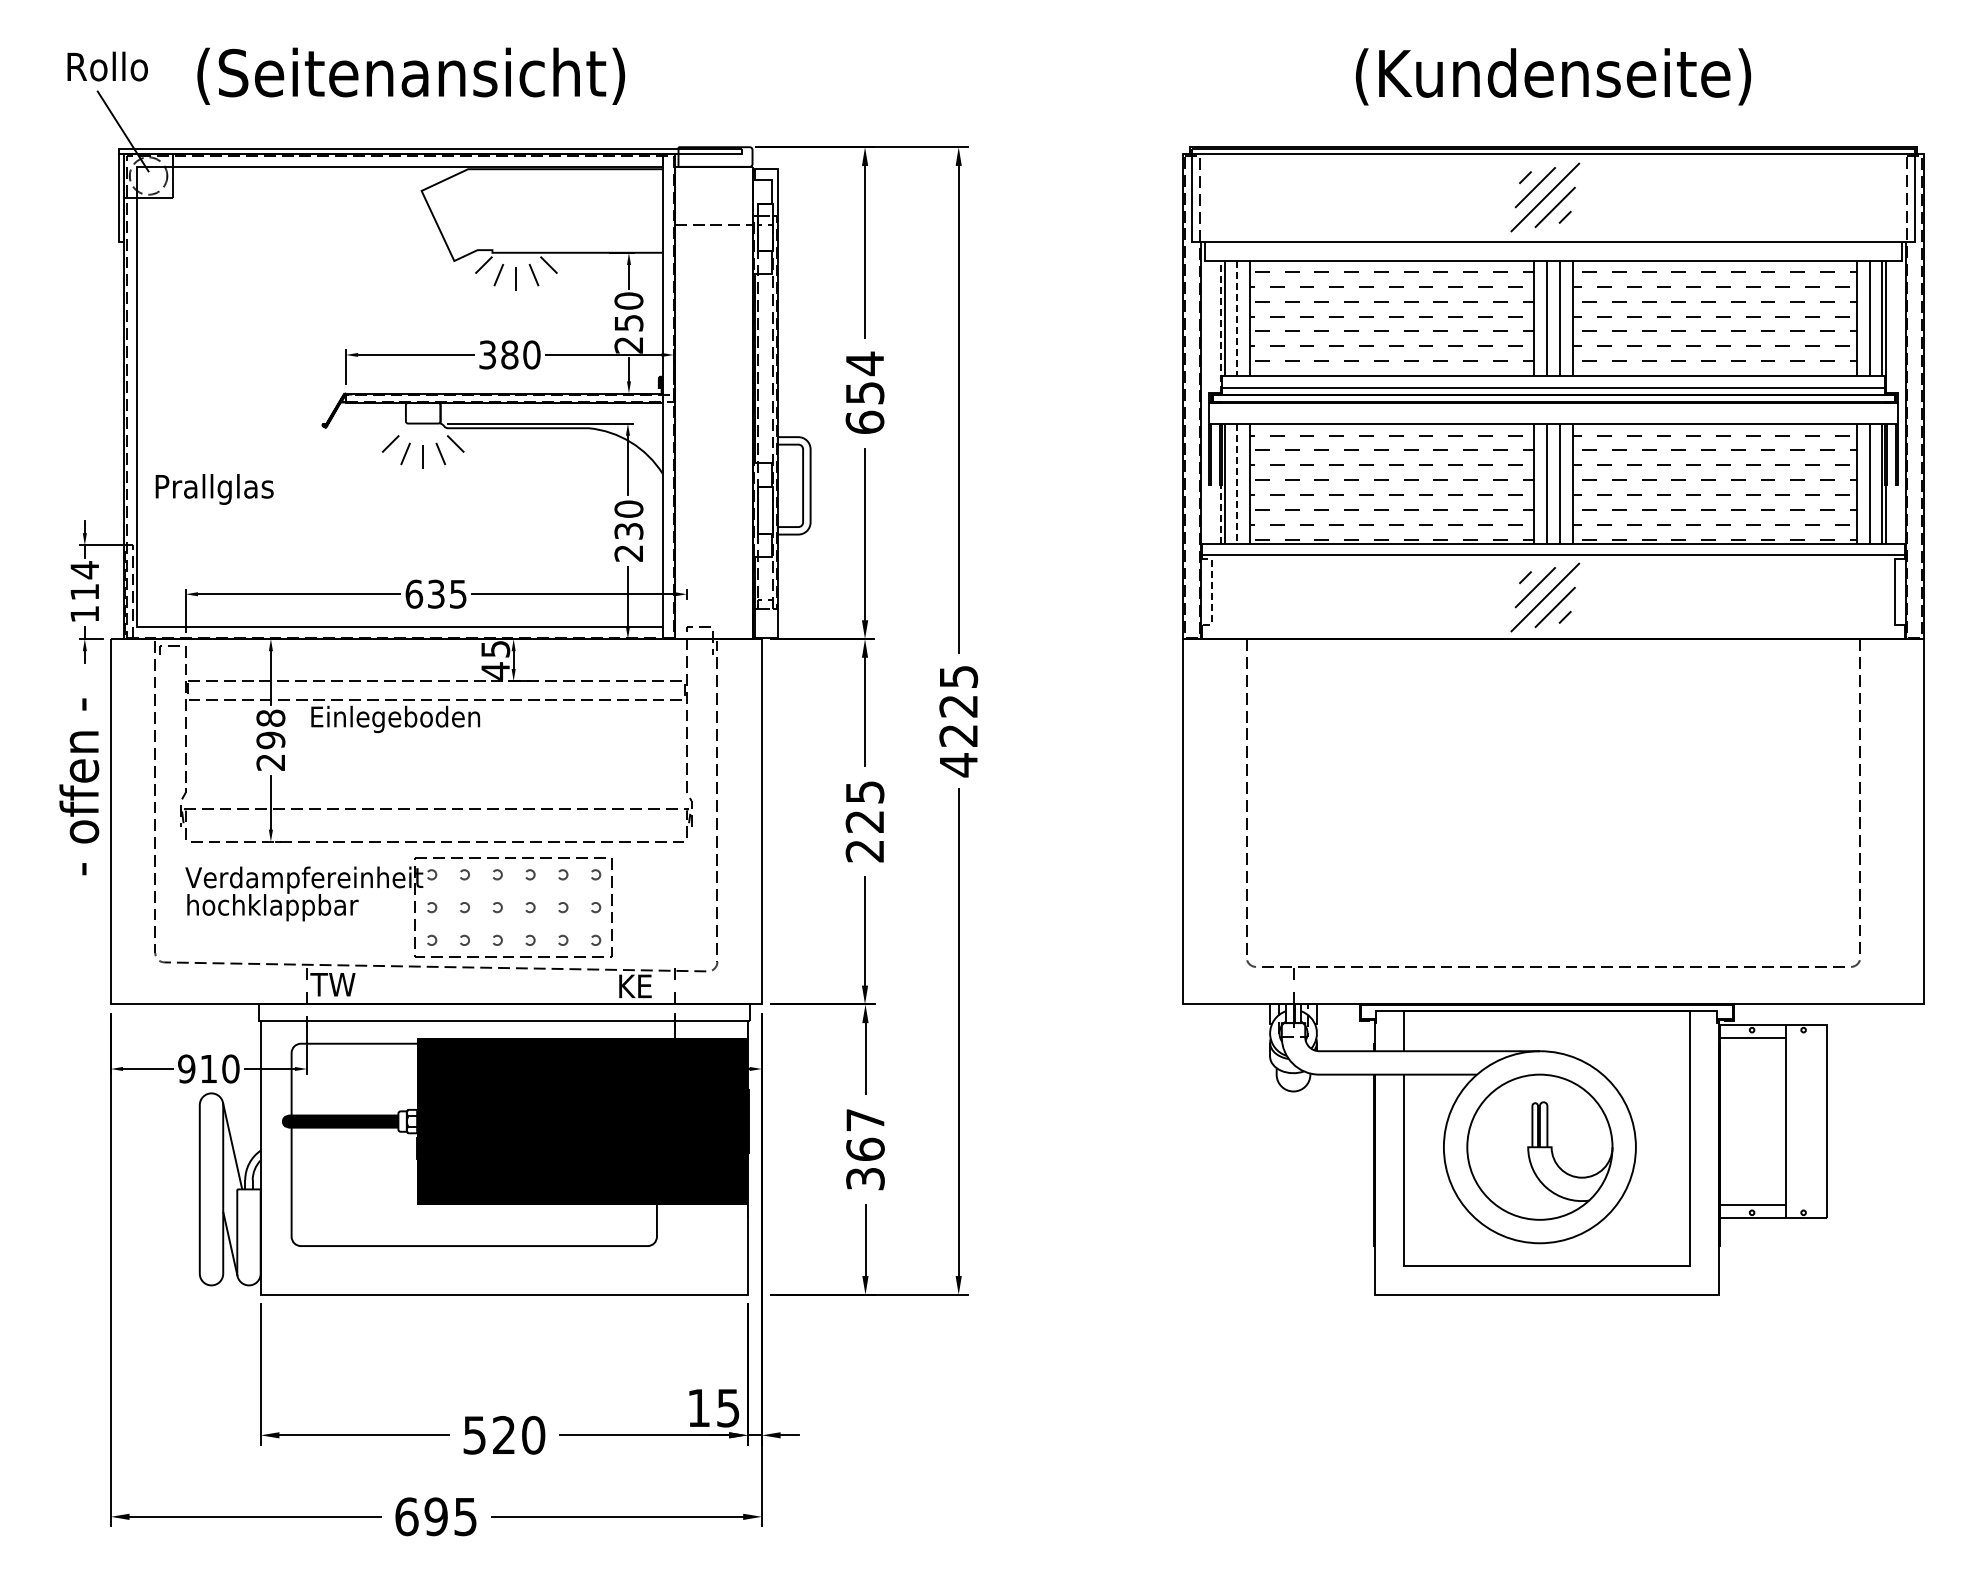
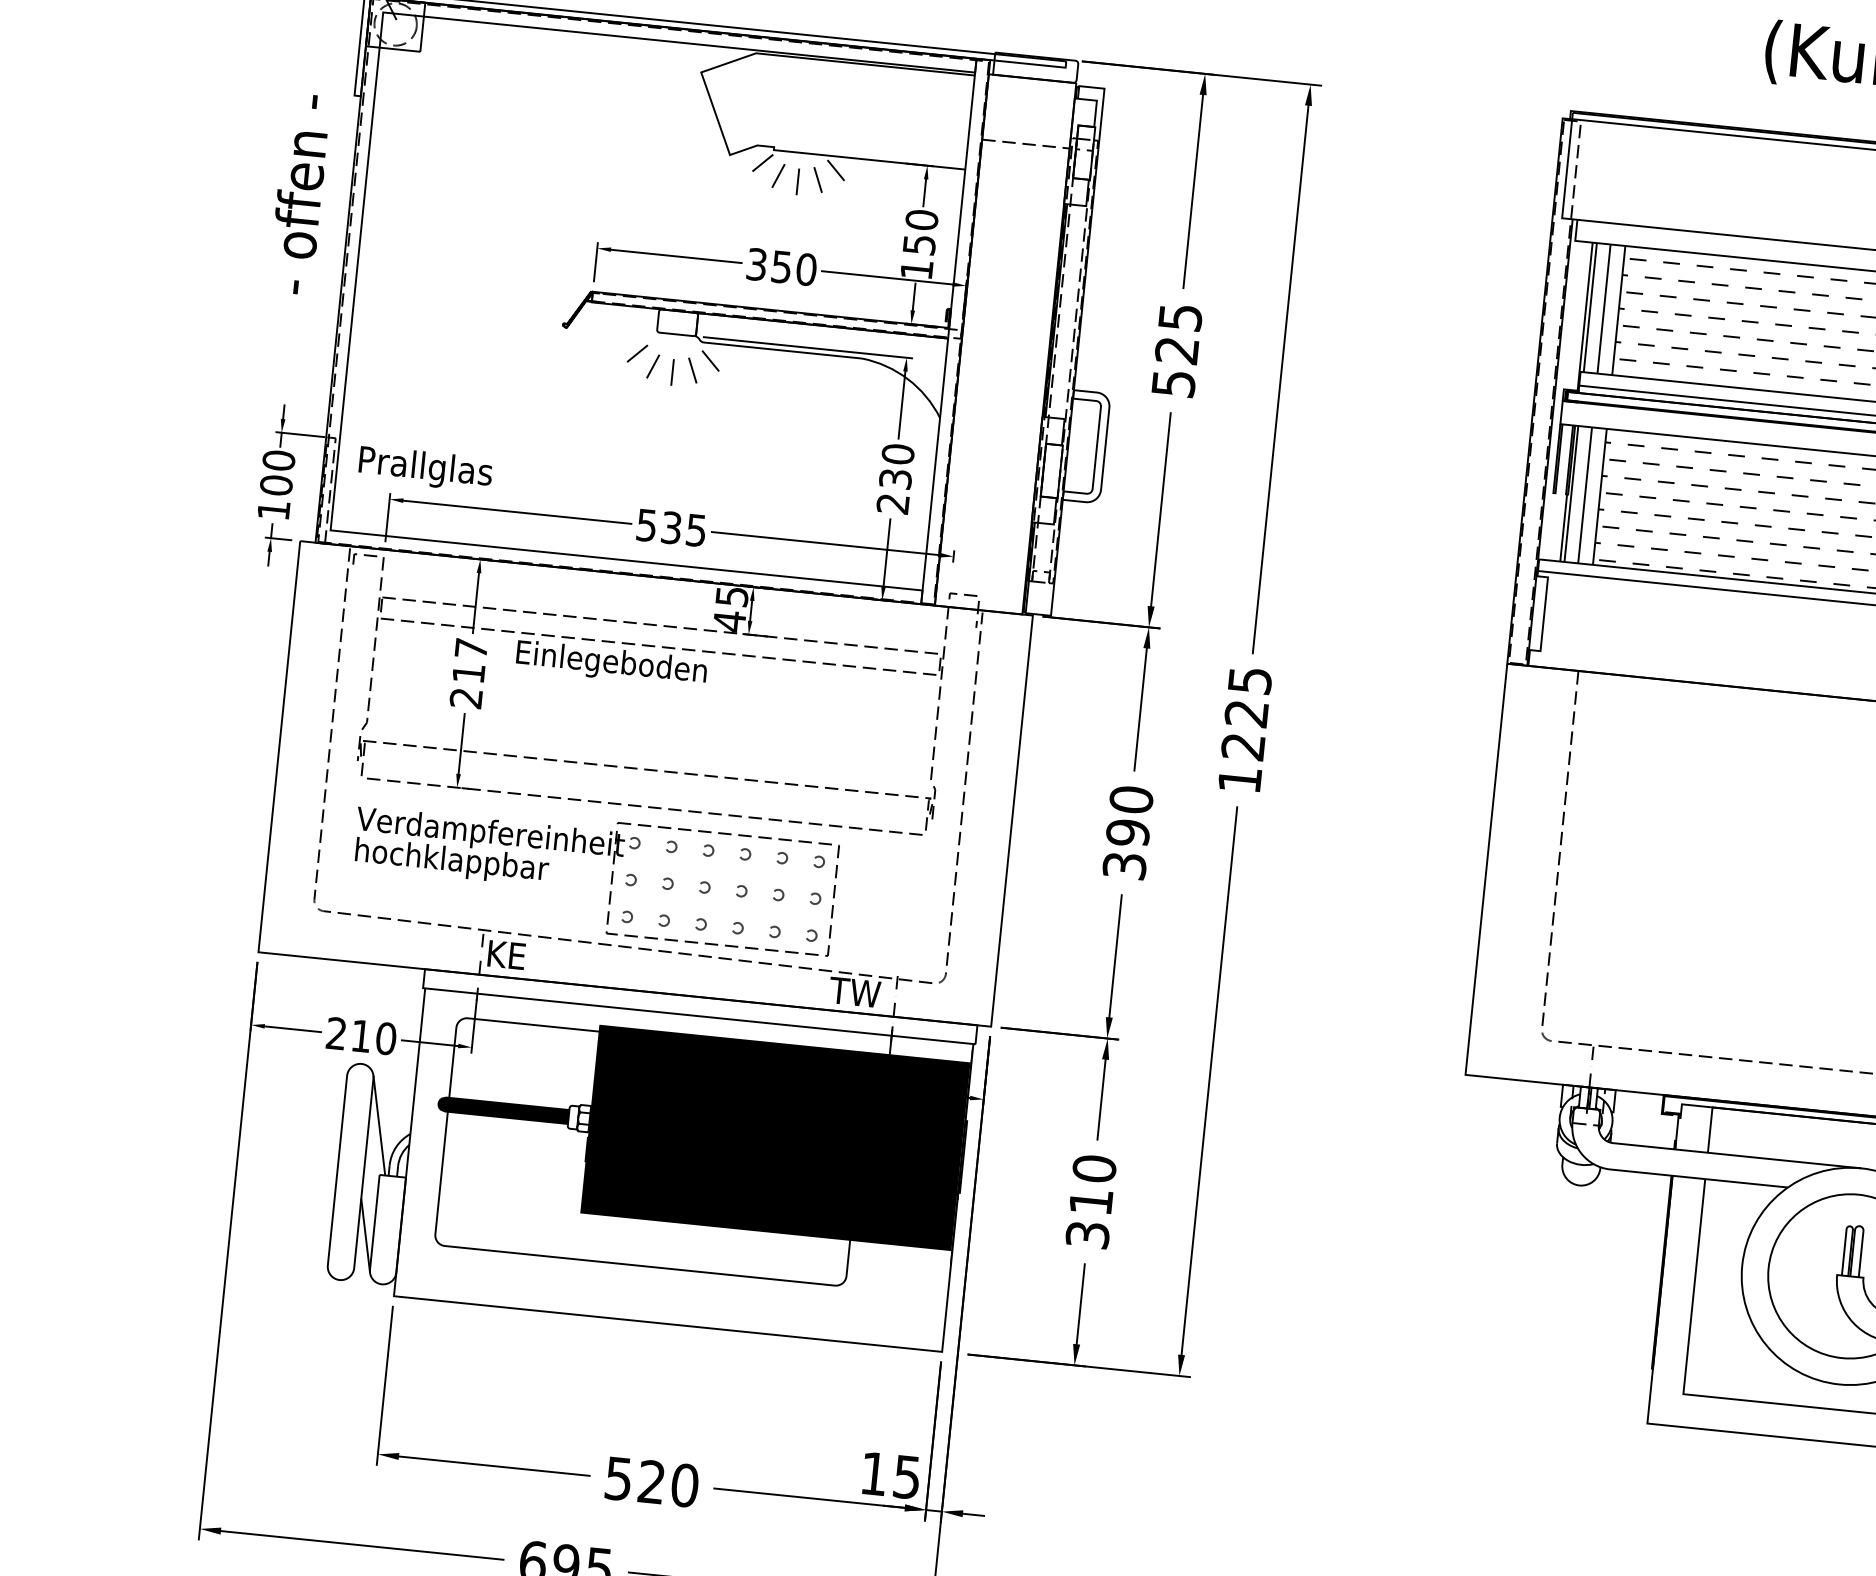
line: (1236, 318) -> (1603, 309), dashed -> solid
line: (1220, 326) -> (1584, 316), dashed -> solid
text: (628, 345) -> (916, 270), 250 -> 150
text: (509, 354) -> (781, 266), 380 -> 350
text: (864, 392) -> (1176, 349), 654 -> 525
line: (1236, 484) -> (1584, 495), dashed -> solid
text: (214, 489) -> (425, 469), moved
line: (1220, 514) -> (1563, 527), dashed -> solid
text: (84, 580) -> (277, 472), 114 -> 100
line: (1211, 592) -> (1544, 614), dashed -> solid
text: (414, 593) -> (647, 524), 635 -> 535
text: (270, 729) -> (469, 661), 298 -> 217
text: (958, 765) -> (1239, 780), 4225 -> 1225
text: (79, 786) -> (299, 193), moved
text: (864, 821) -> (1127, 832), 225 -> 390
text: (332, 984) -> (510, 955), TW -> KE
text: (638, 986) -> (854, 992), KE -> TW
text: (186, 1068) -> (336, 1033), 910 -> 210
text: (865, 1134) -> (1092, 1184), 367 -> 310

